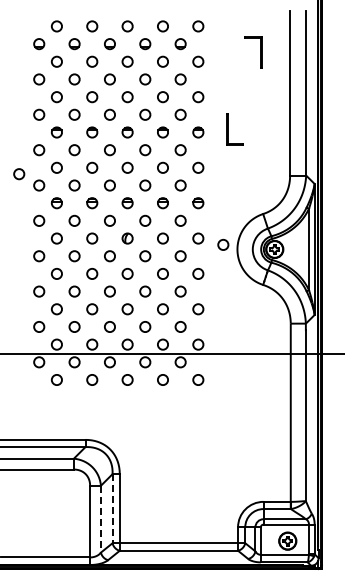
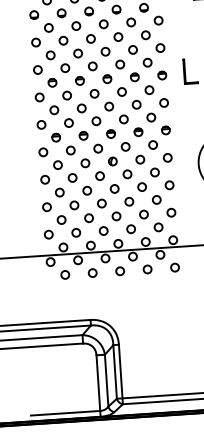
circle: (19, 174) -> (25, 117), removed
circle: (223, 244) -> (187, 161), removed
line: (112, 508) -> (115, 371), dashed -> solid
line: (100, 519) -> (106, 380), dashed -> solid

